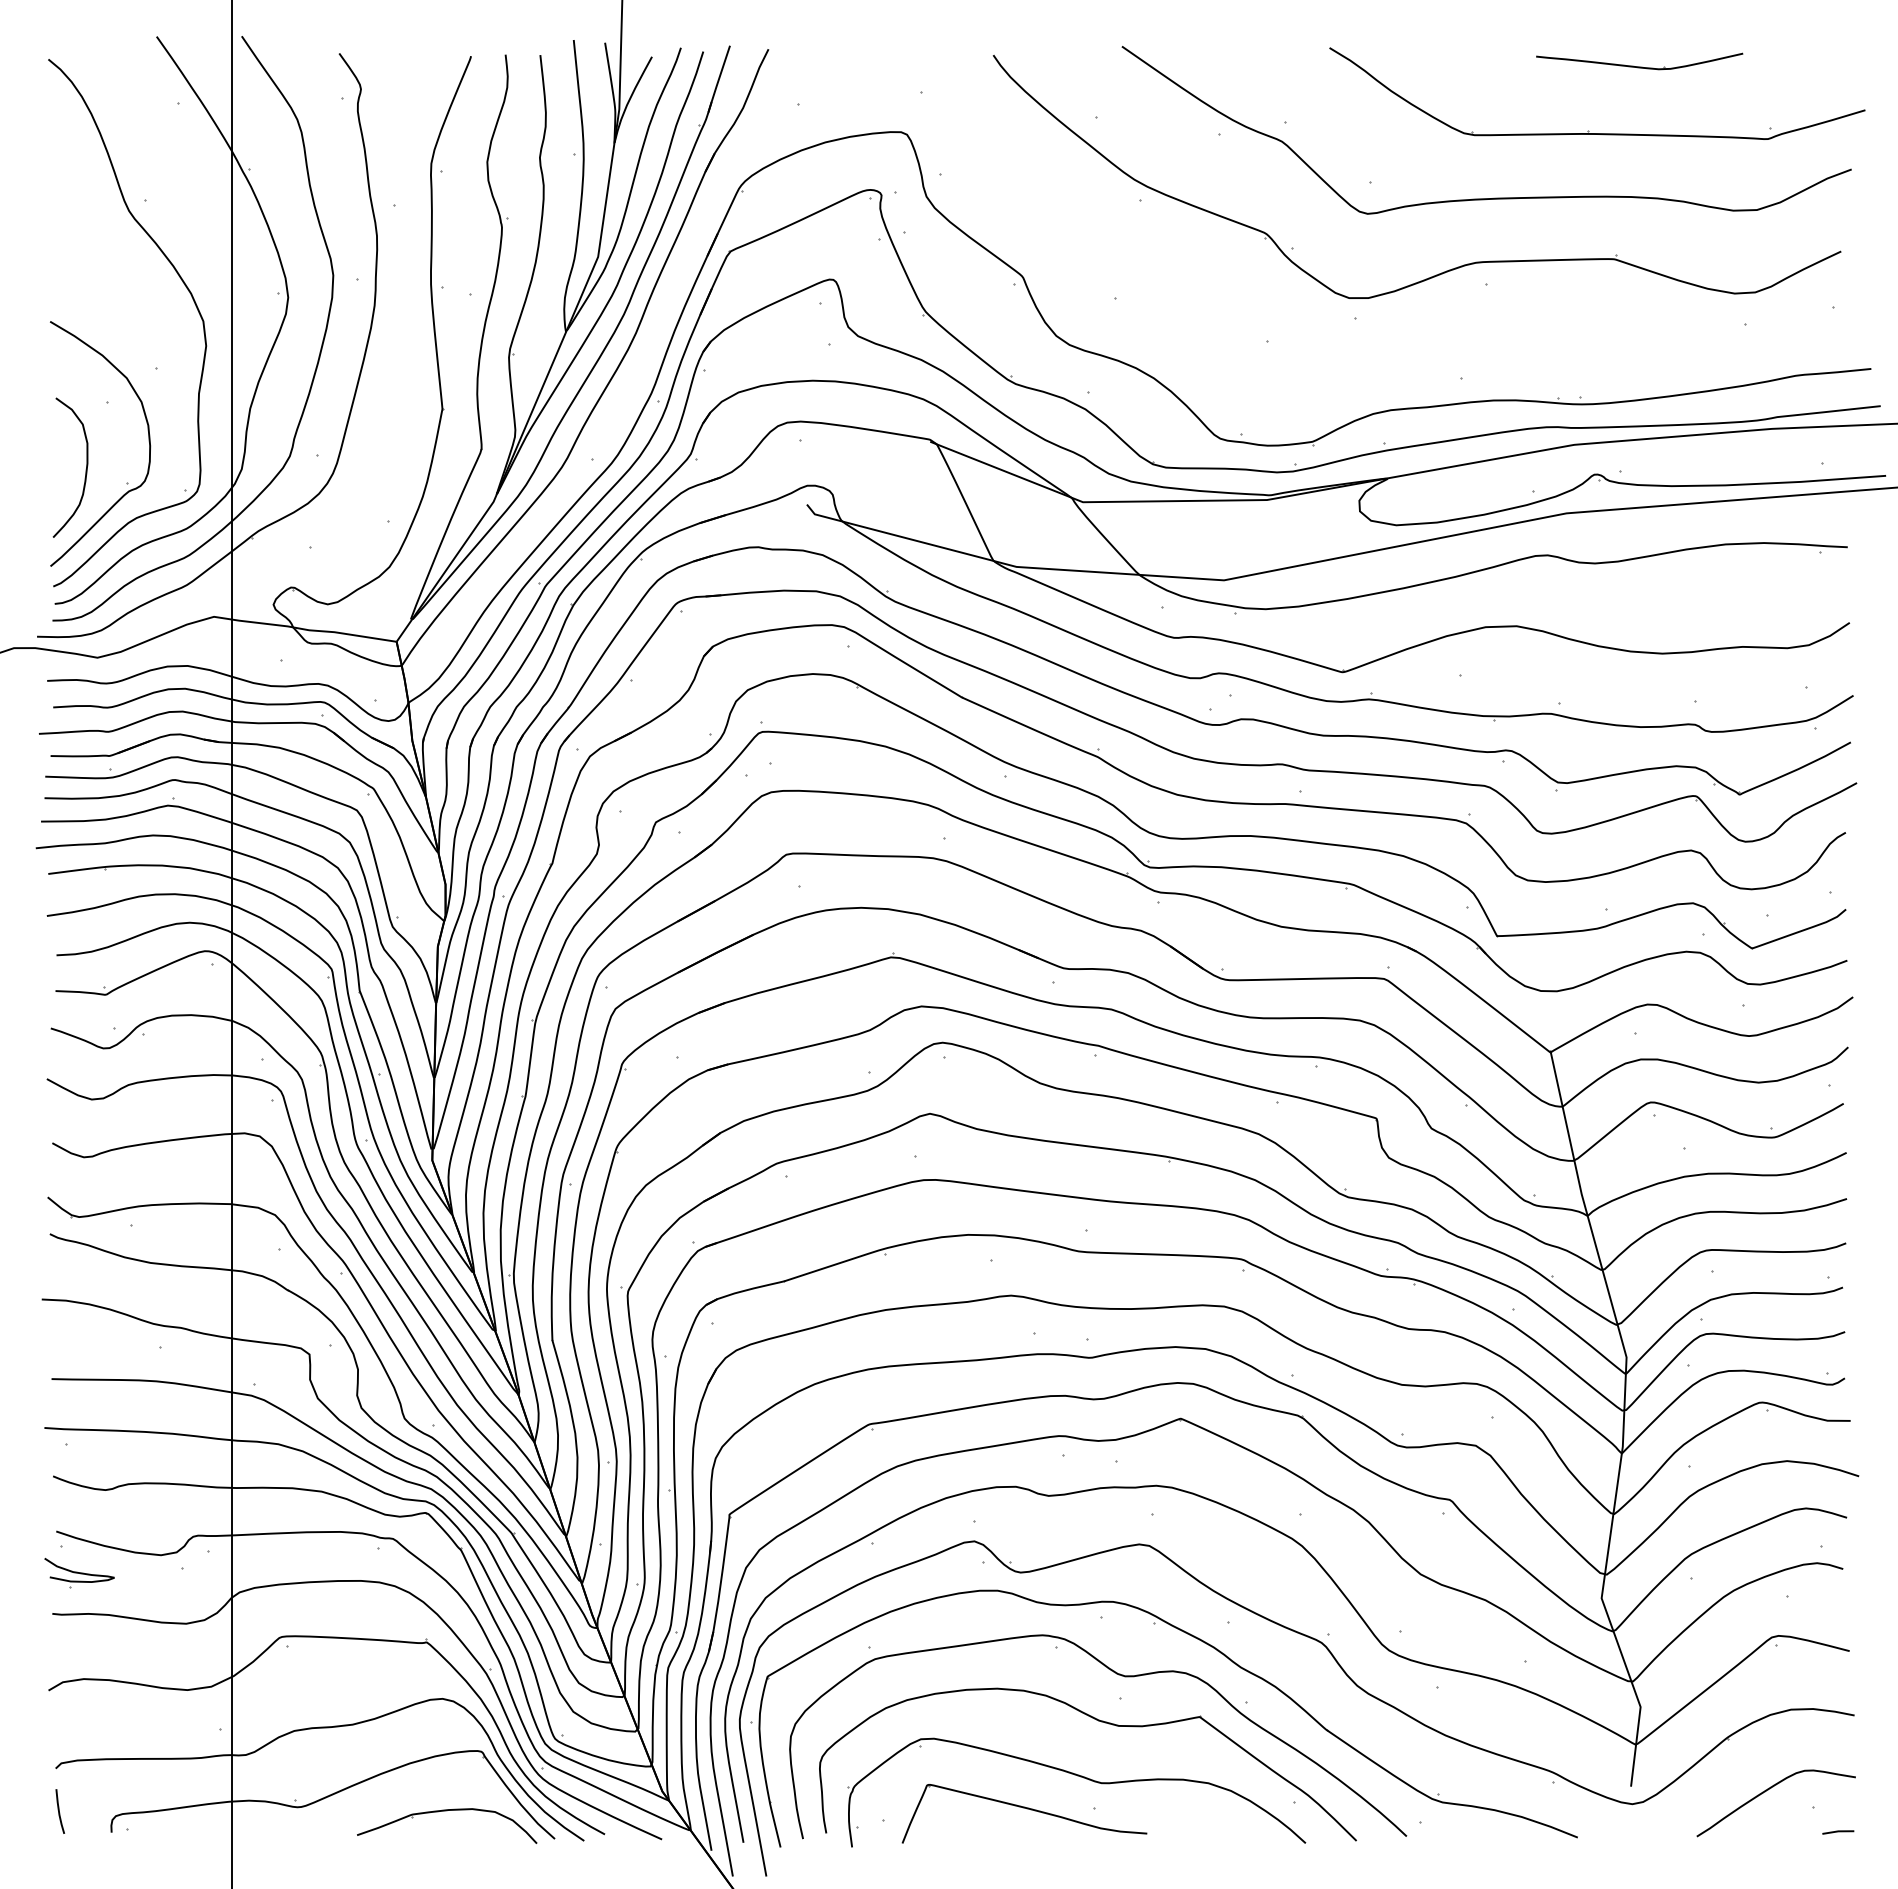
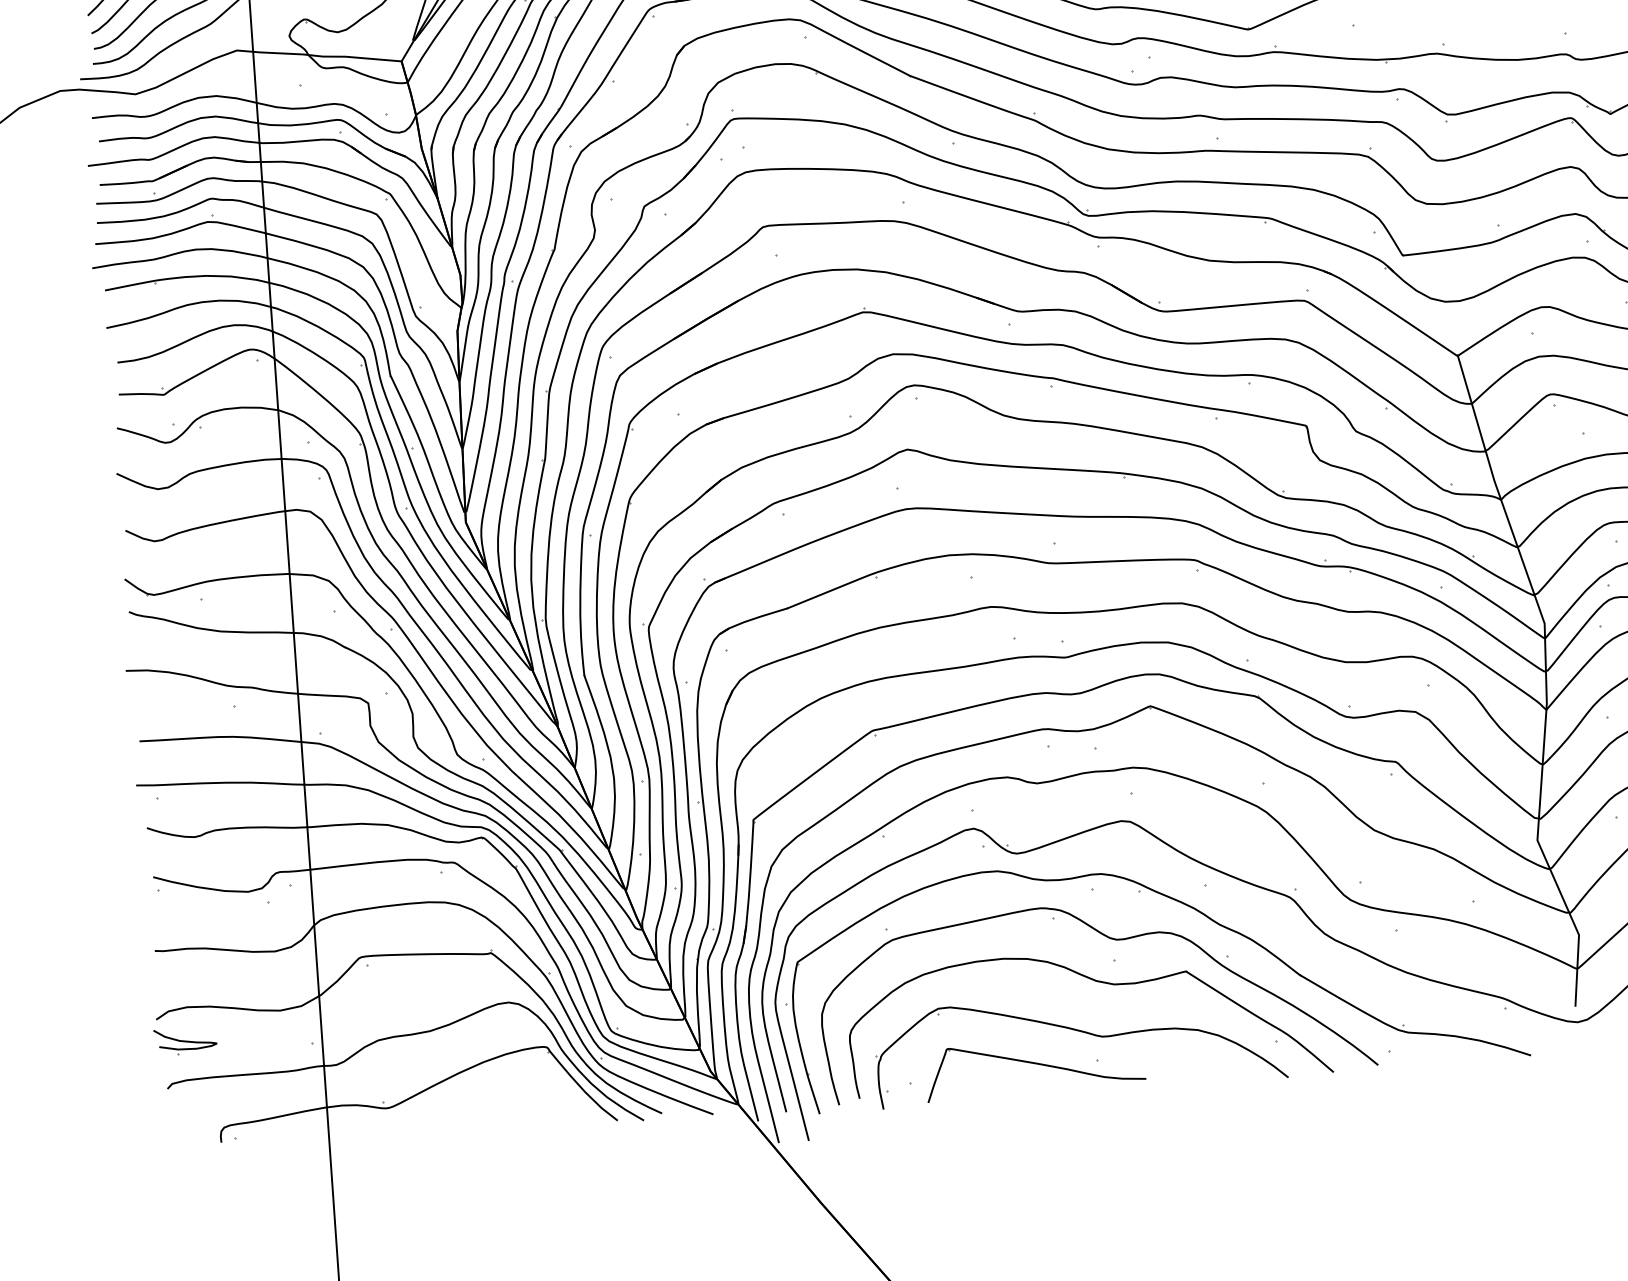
part: (79, 1573) -> (185, 1041), moved
line: (59, 1811) -> (173, 1127), removed
part: (447, 1811) -> (520, 1102), removed

